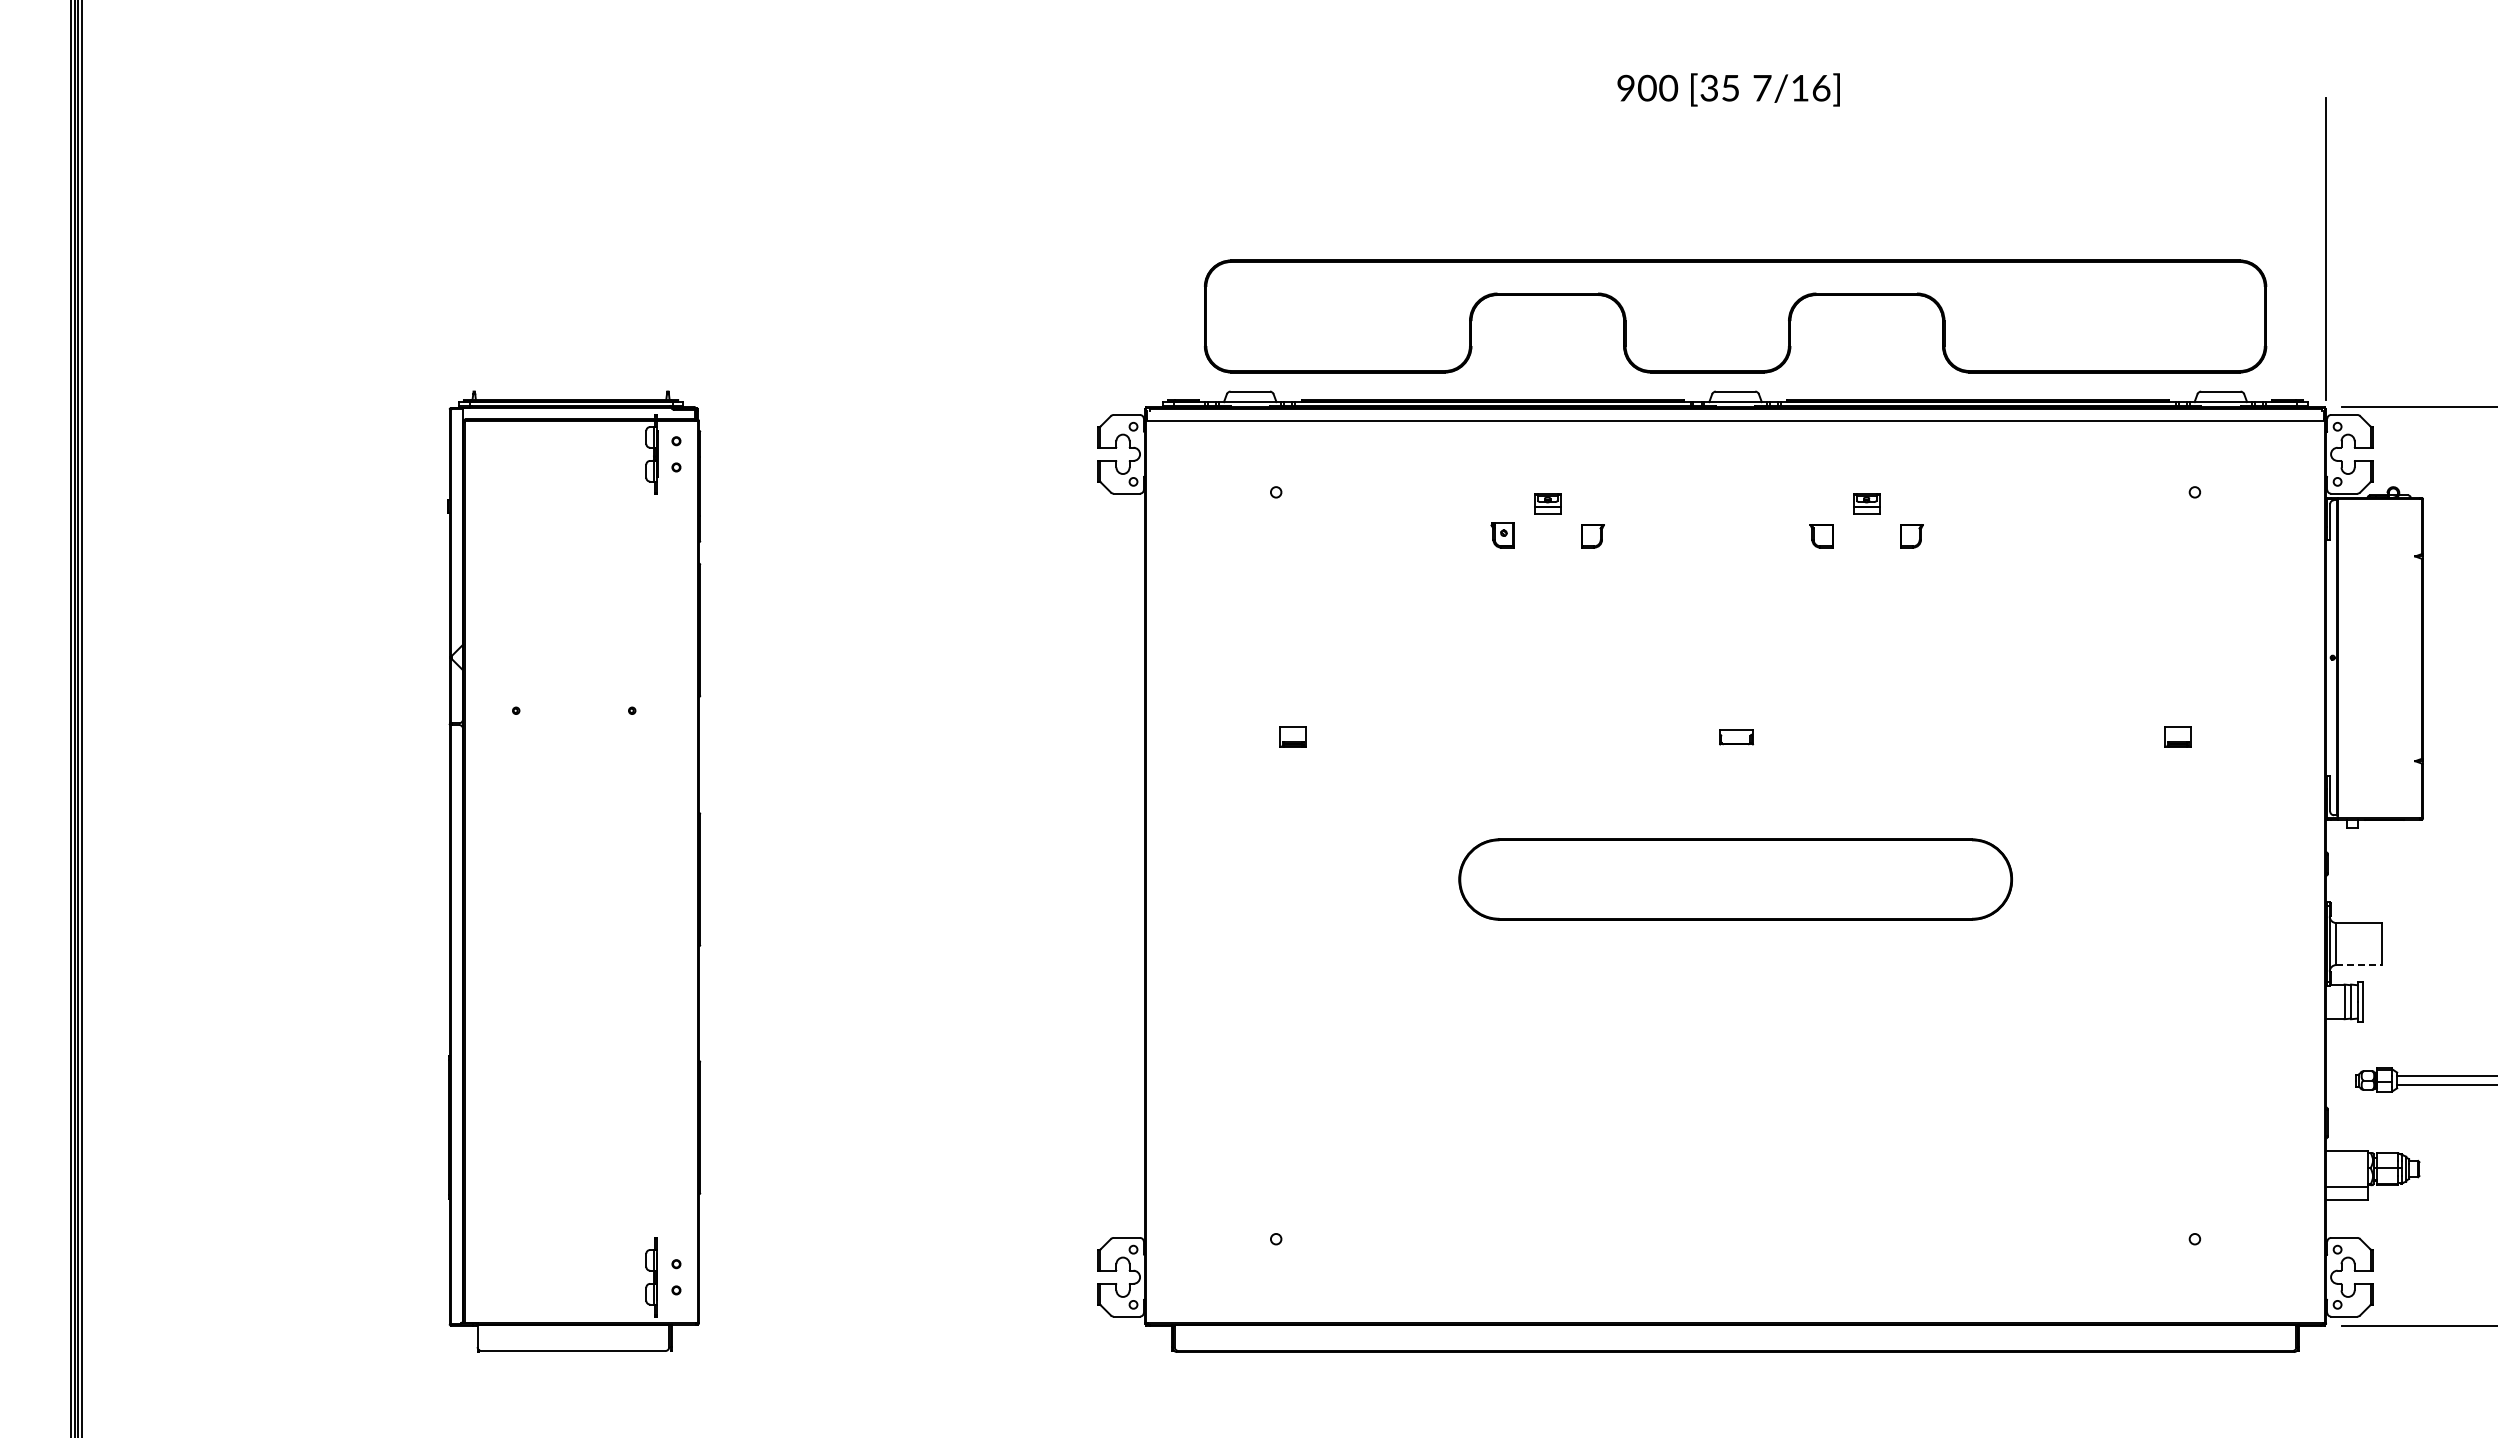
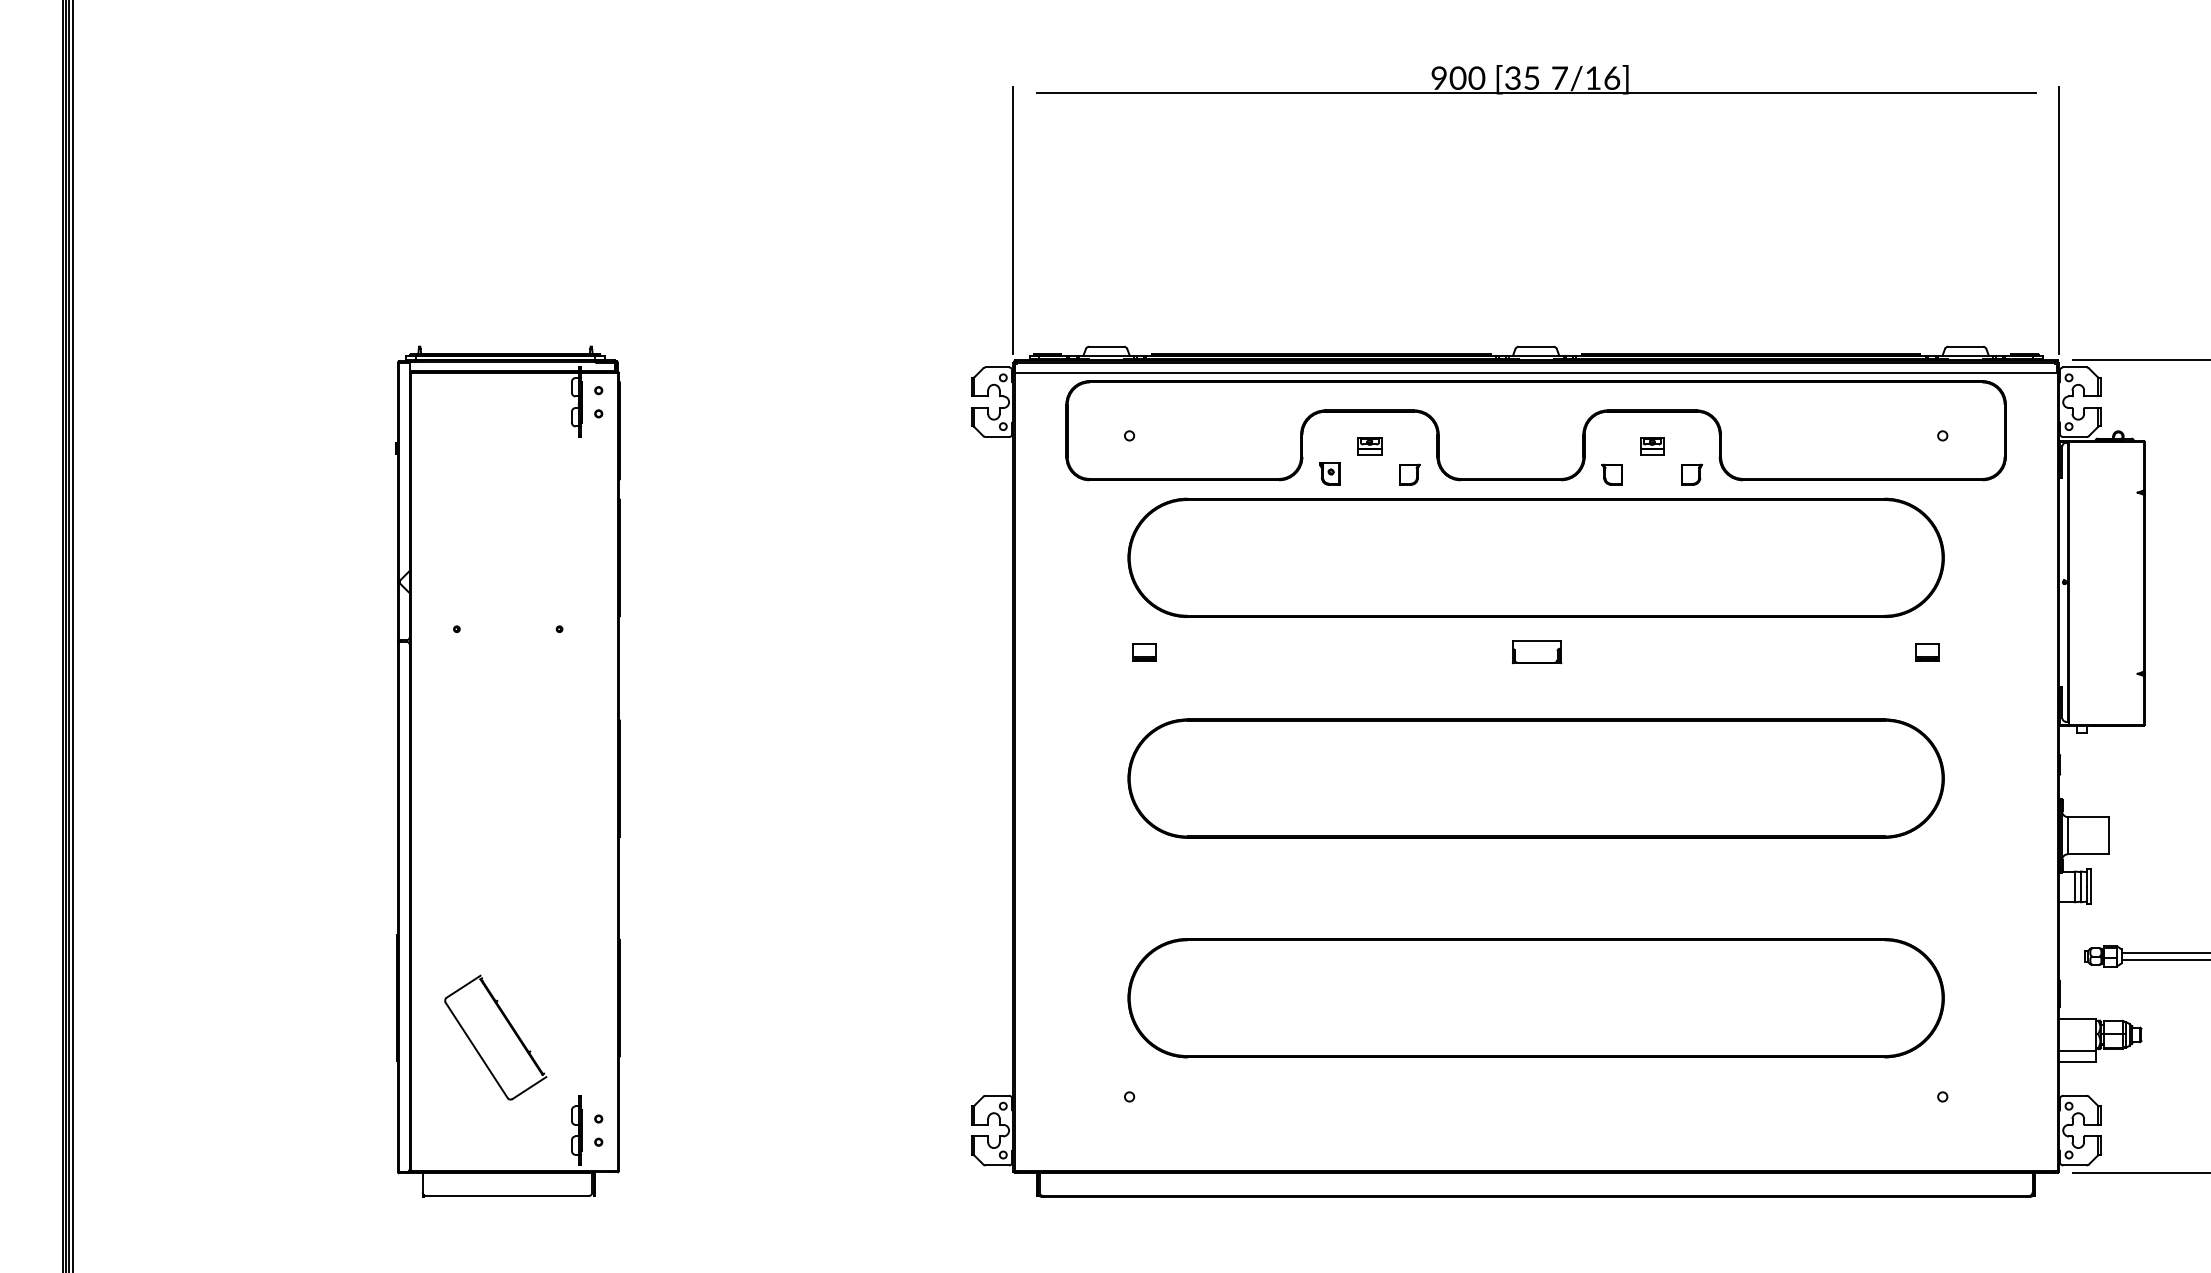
line: (1735, 104) -> (1536, 92), added
line: (1144, 249) -> (1013, 220), added
part: (1735, 316) -> (1536, 430), moved
part: (1735, 629) -> (1536, 557), added
part: (1736, 737) -> (1536, 652), size x1.67
part: (1735, 879) -> (1536, 778), size x1.67
line: (2359, 965) -> (2088, 854), dashed -> solid
part: (1735, 1127) -> (1536, 998), added
part: (576, 1160) -> (510, 1027), added

